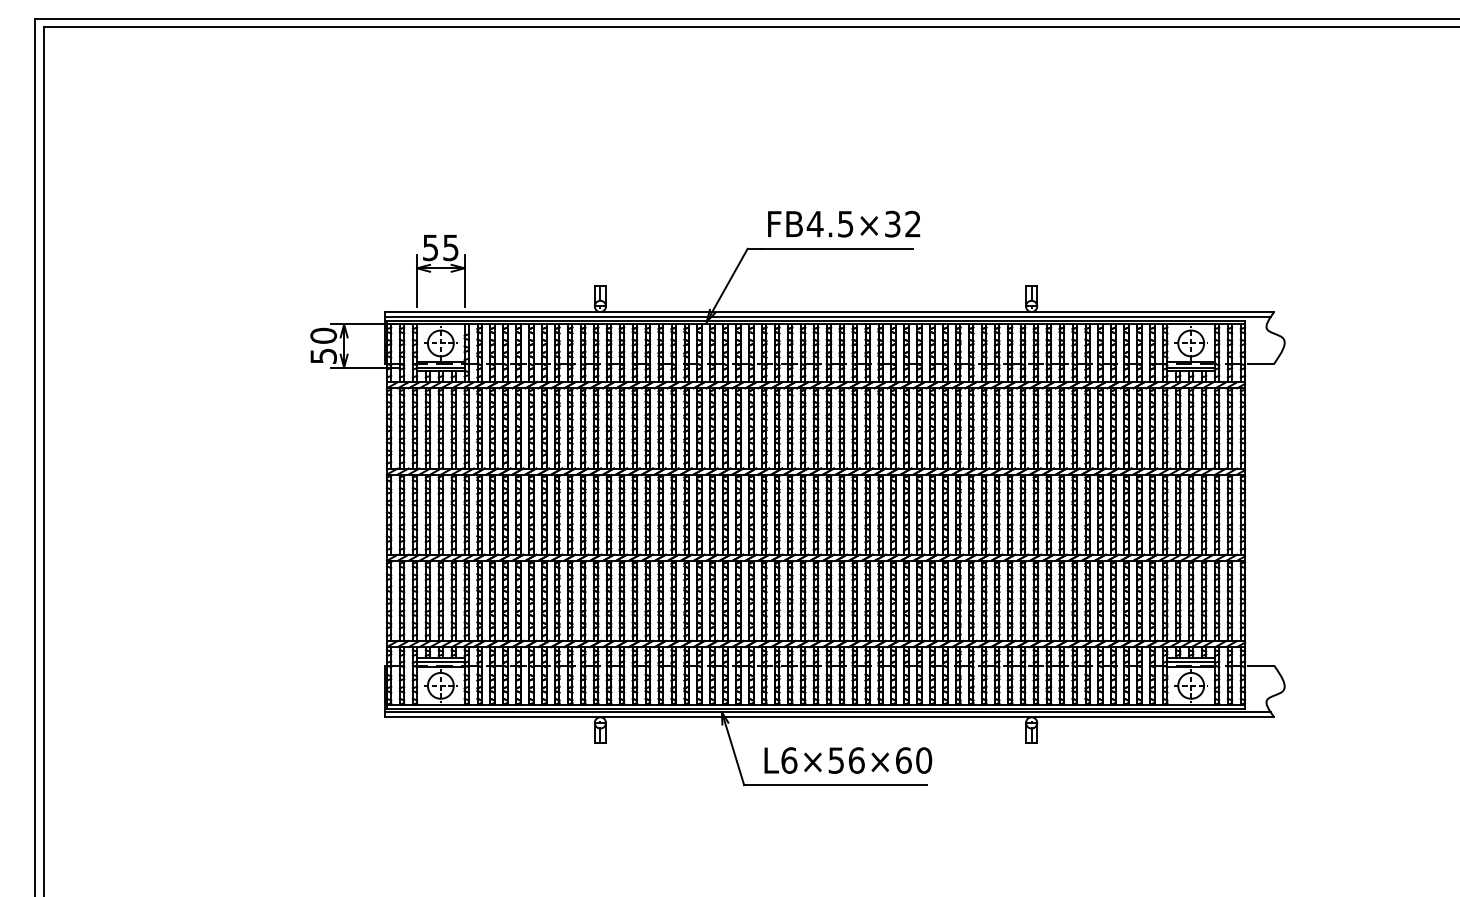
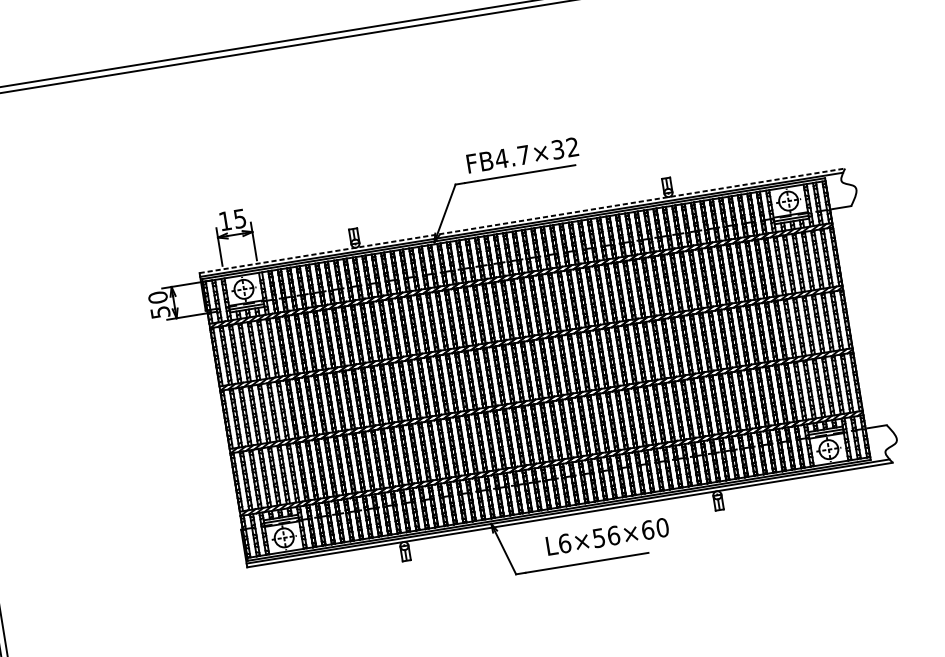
text: (845, 224) -> (523, 155), FB4.5×32 -> FB4.7×32
text: (430, 247) -> (225, 220), 55 -> 15
line: (829, 311) -> (522, 220), solid -> dashed
text: (848, 760) -> (607, 536), moved

